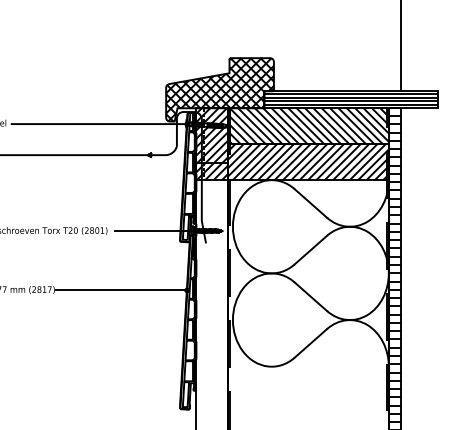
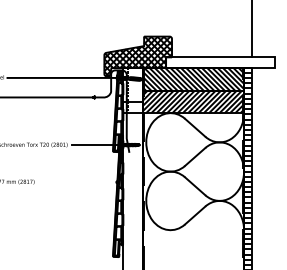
hatch: (351, 99) -> (220, 62), removed
hatch: (212, 144) -> (133, 90), removed
line: (121, 290) -> (76, 182), removed

